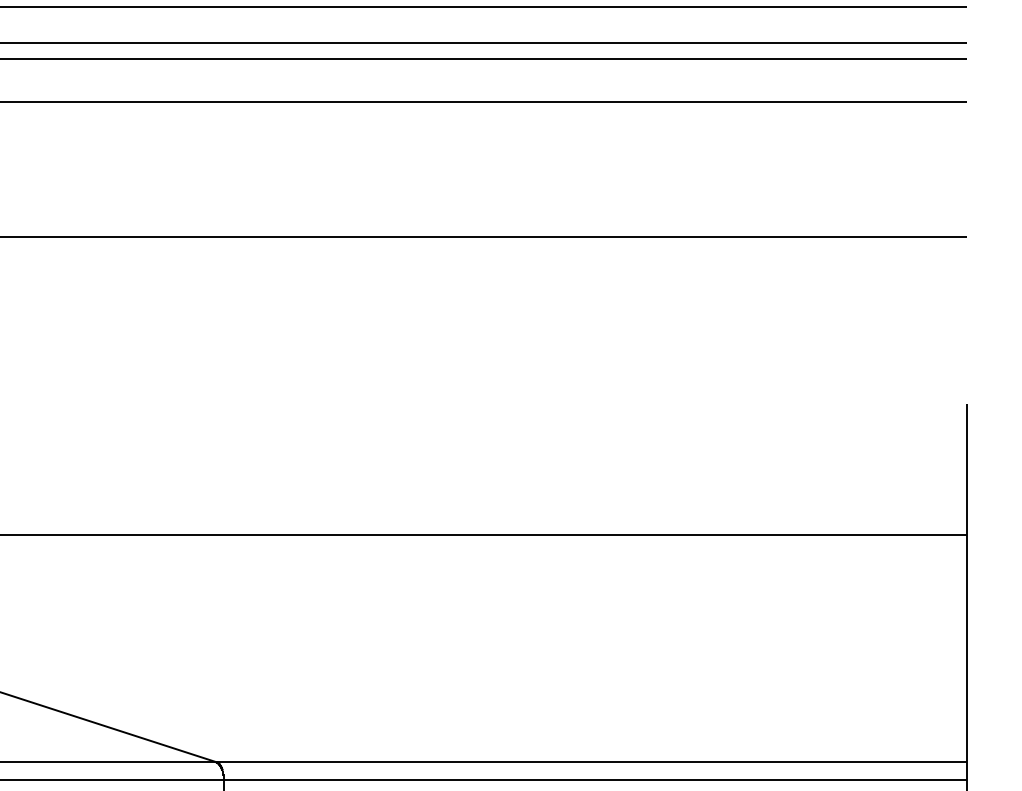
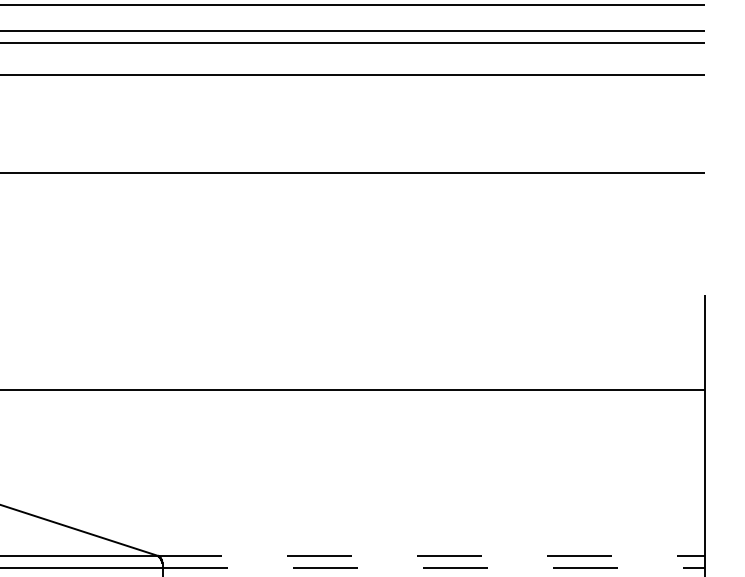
line: (591, 761) -> (431, 555), solid -> dashed
line: (595, 779) -> (434, 568), solid -> dashed

